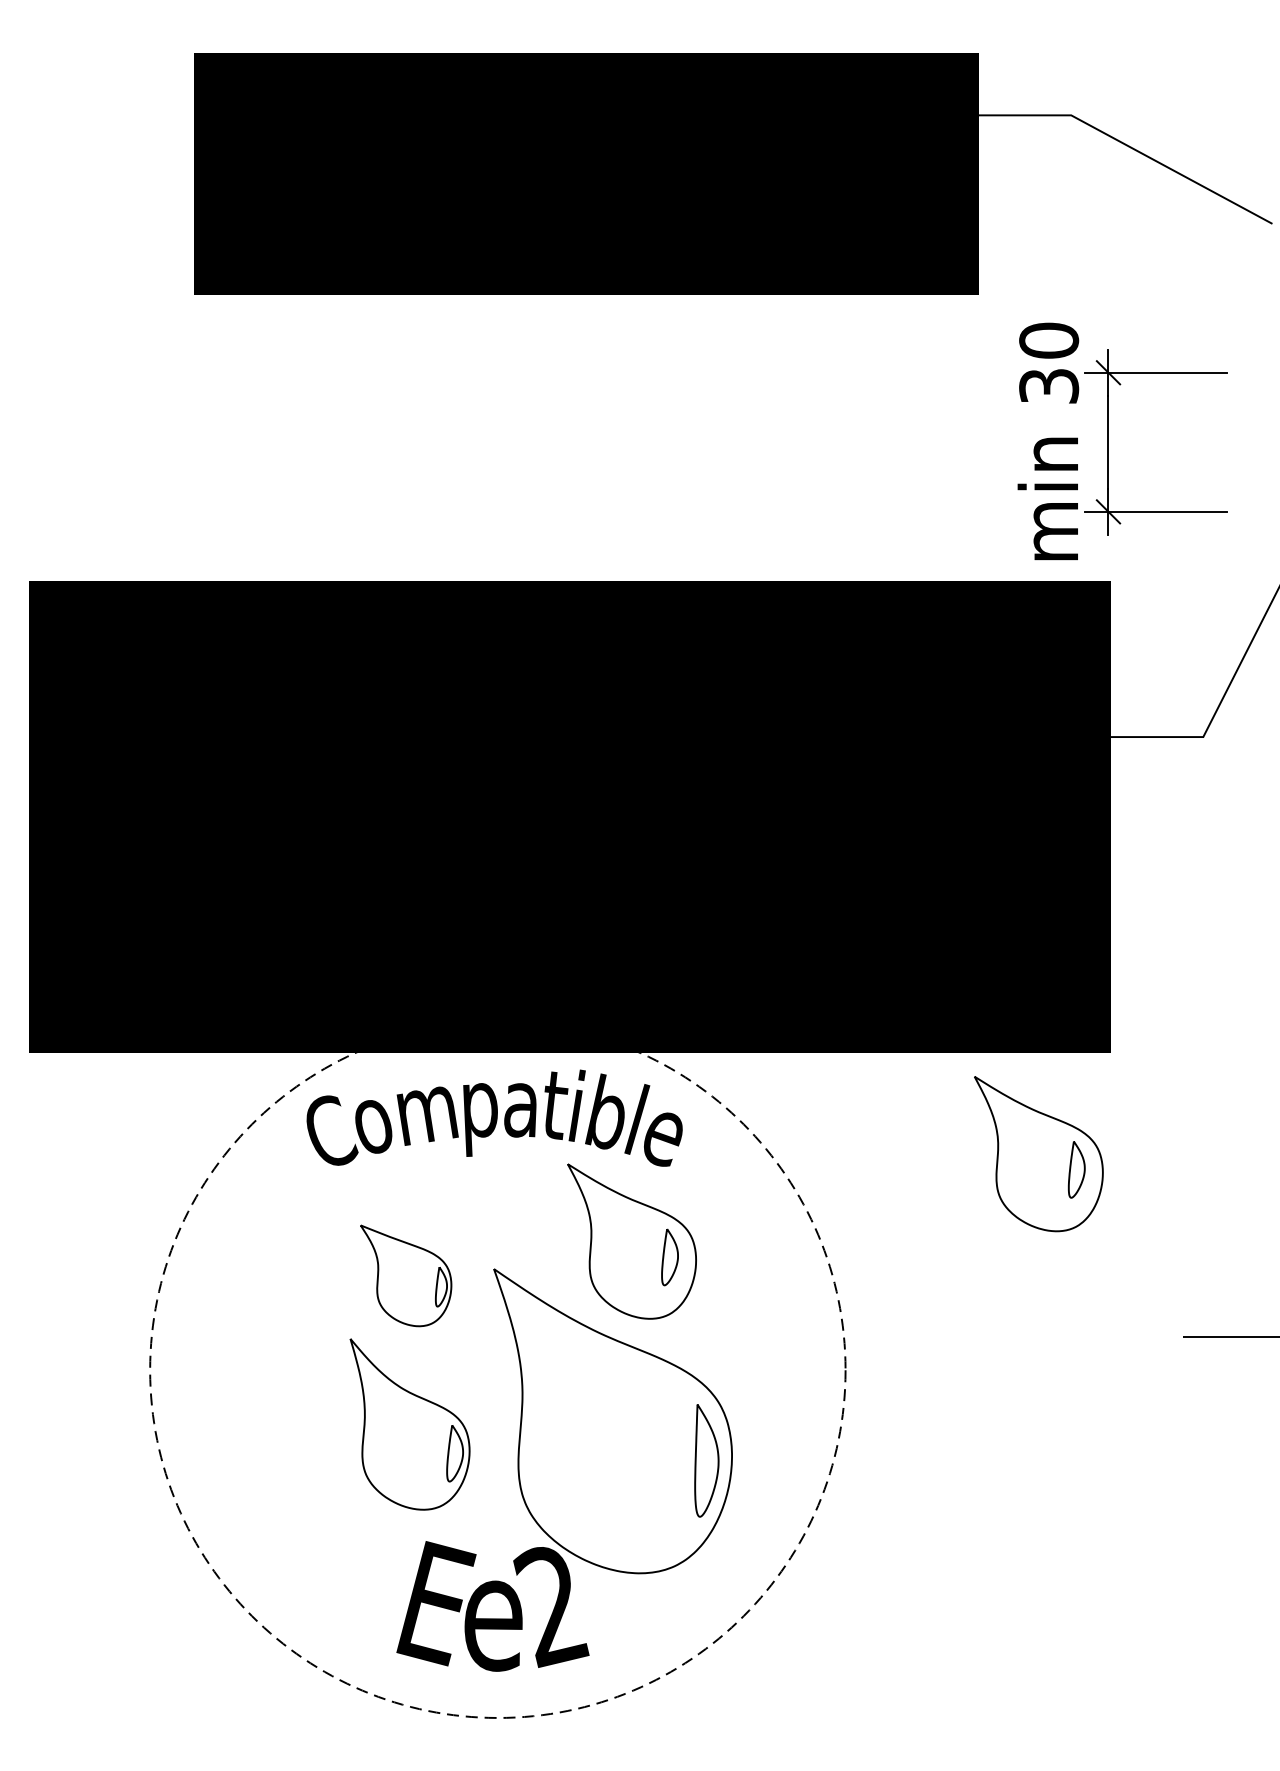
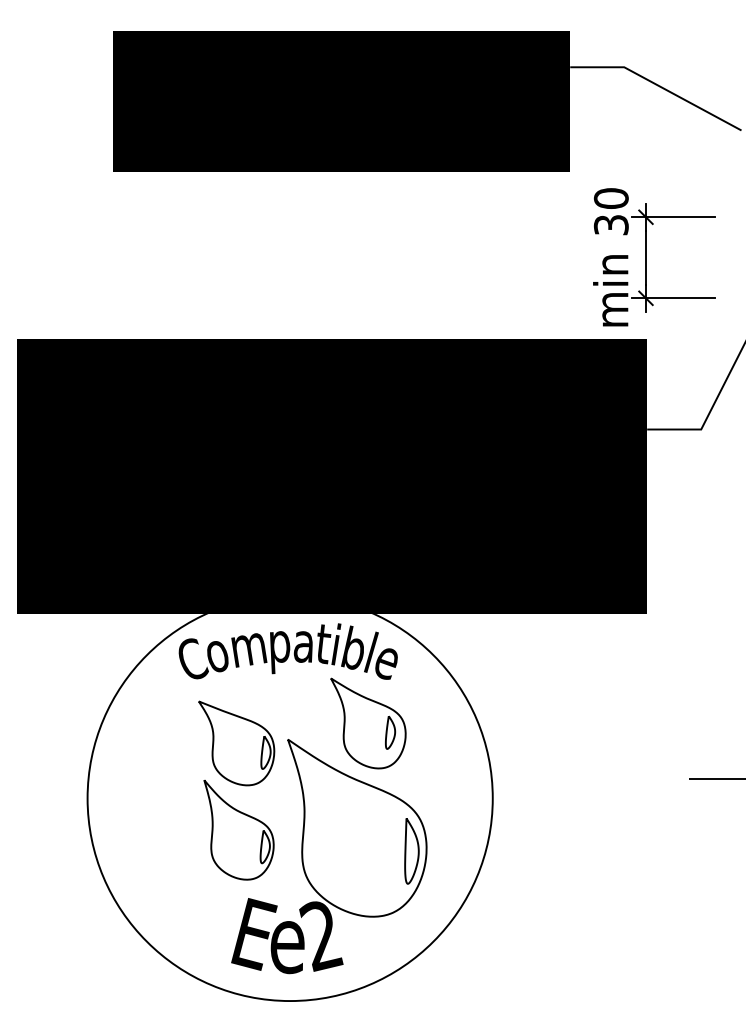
part: (1039, 1154) -> (605, 672), removed
part: (405, 1275) -> (236, 743), size x1.43
circle: (496, 1370) -> (289, 798), dashed -> solid

